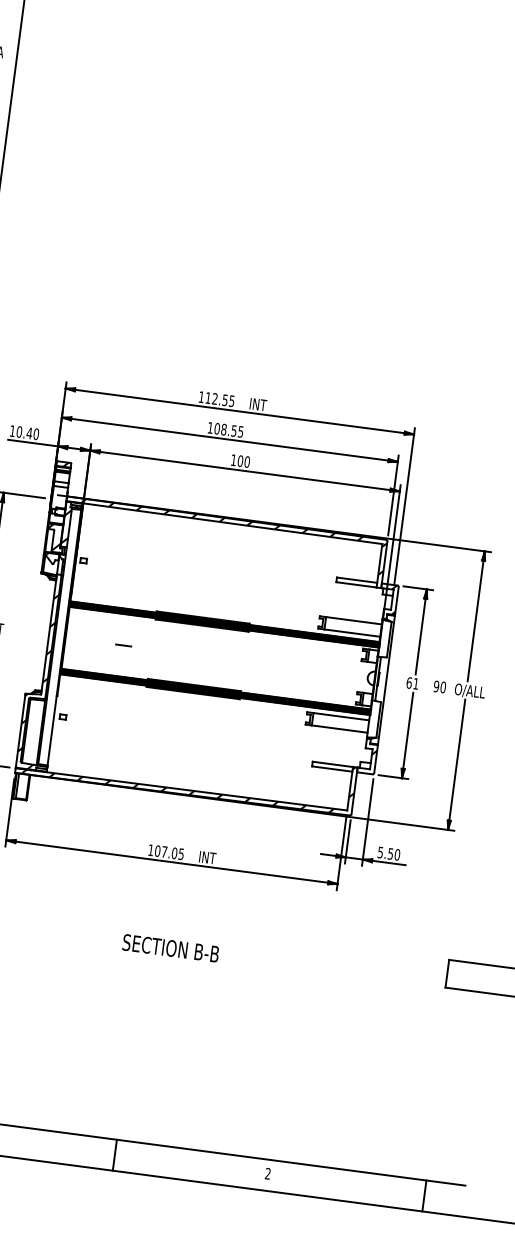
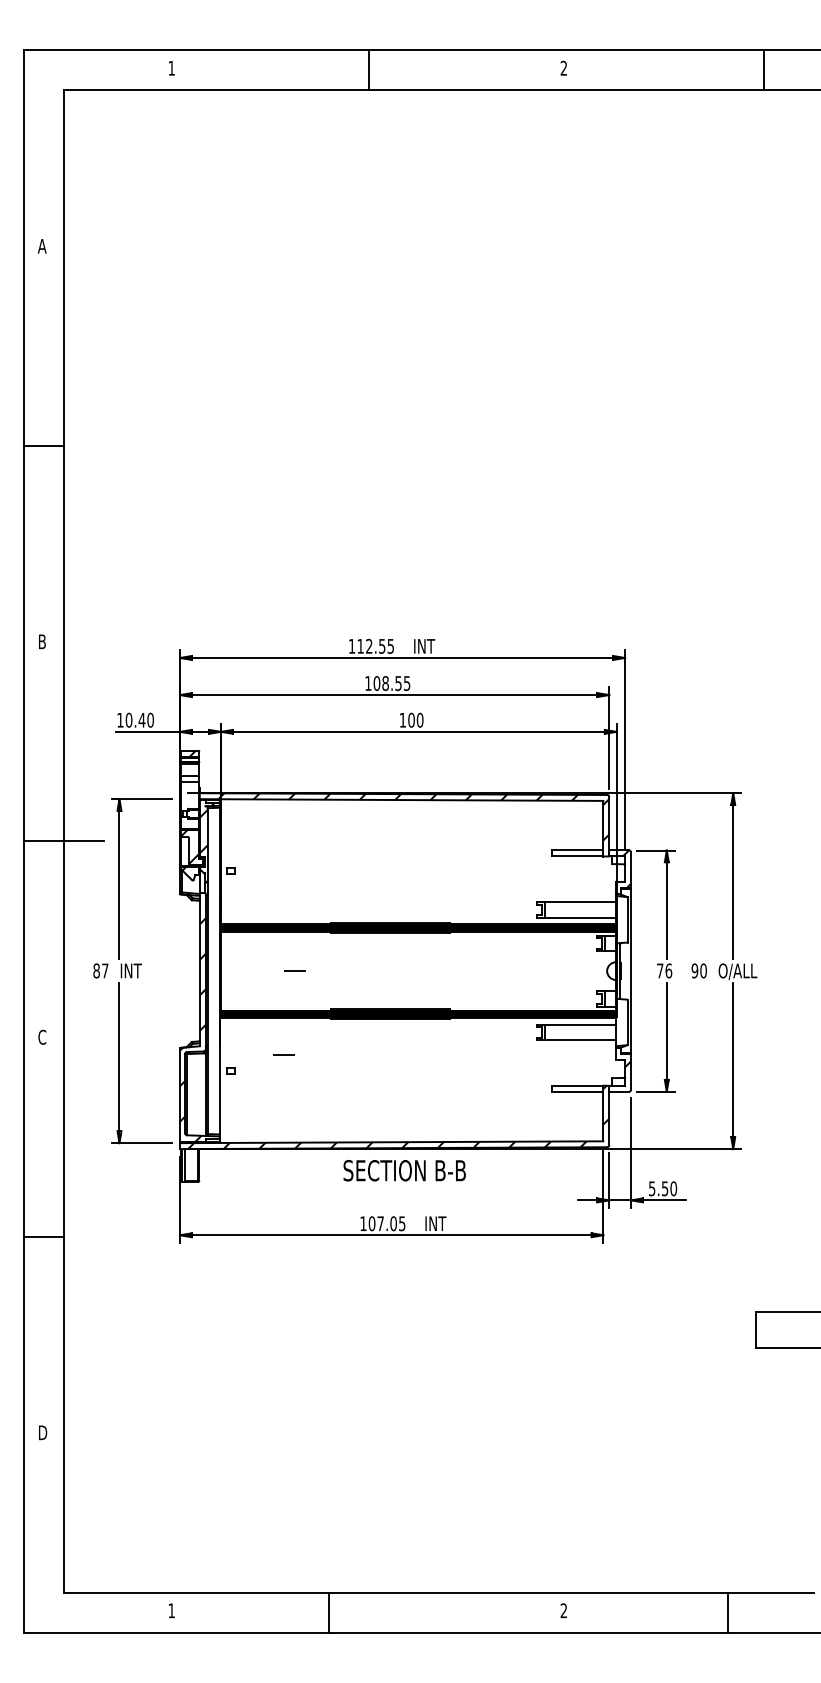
text: (412, 683) -> (664, 970), 61 -> 76
line: (105, 709) -> (283, 1054), added
text: (170, 948) -> (404, 1170), moved
line: (114, 1155) -> (328, 1612), moved
line: (424, 1195) -> (728, 1612), moved

